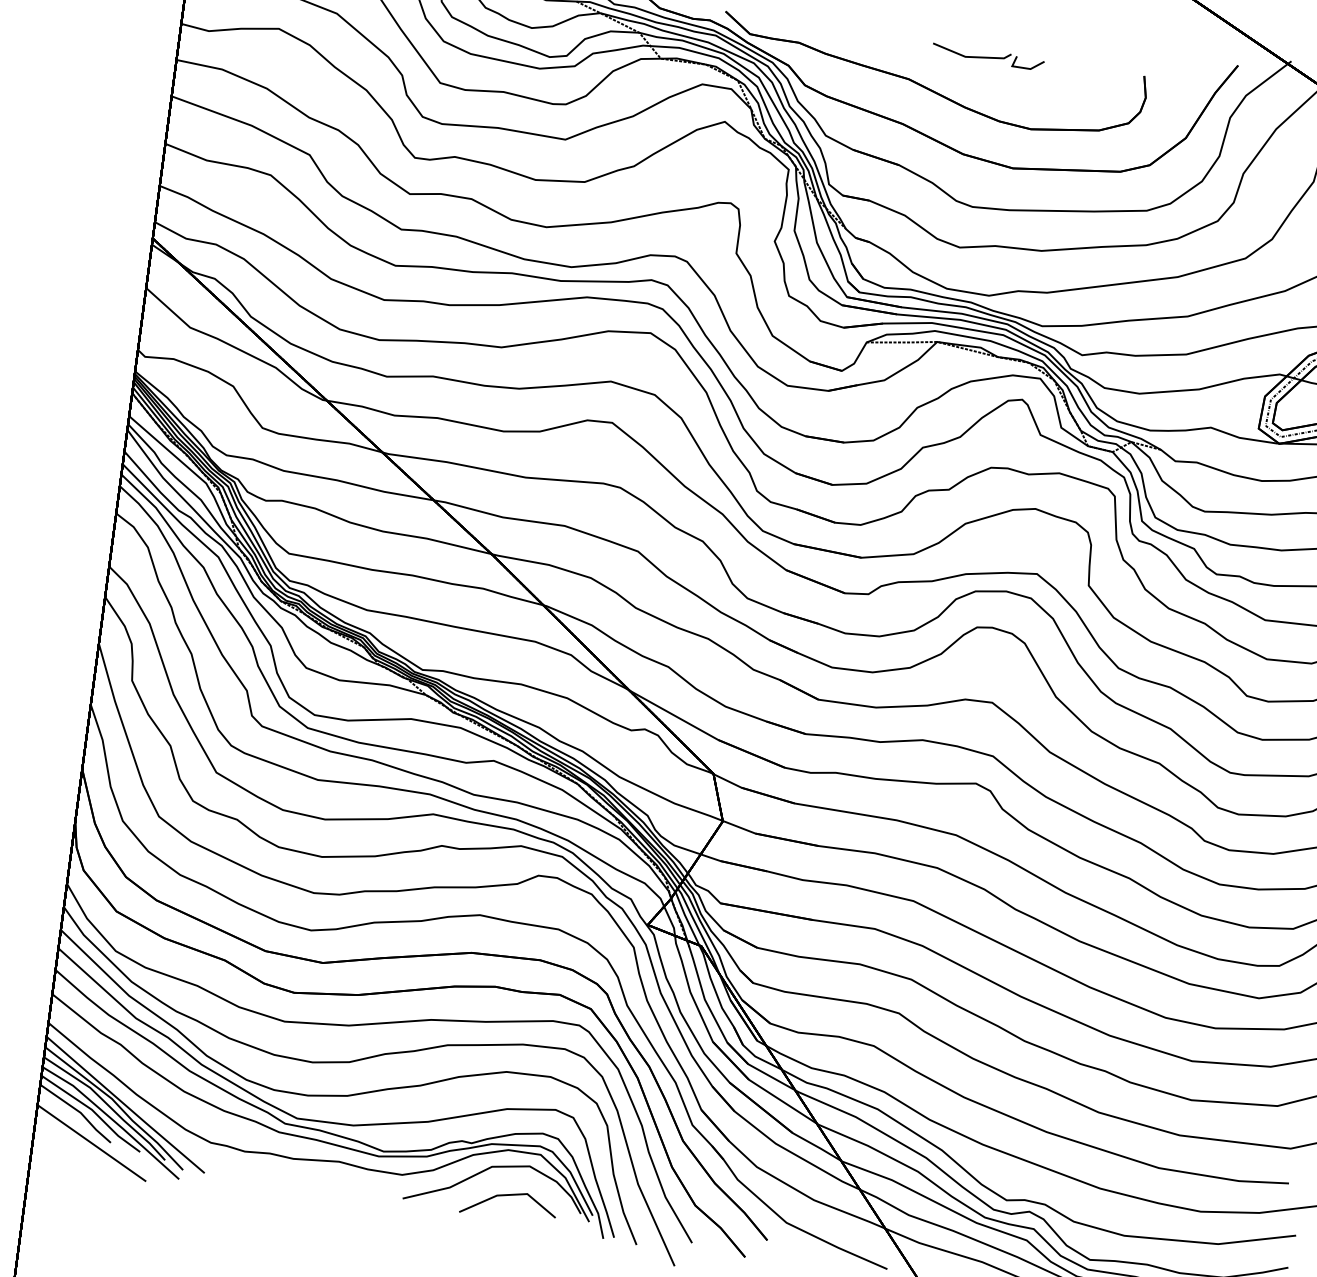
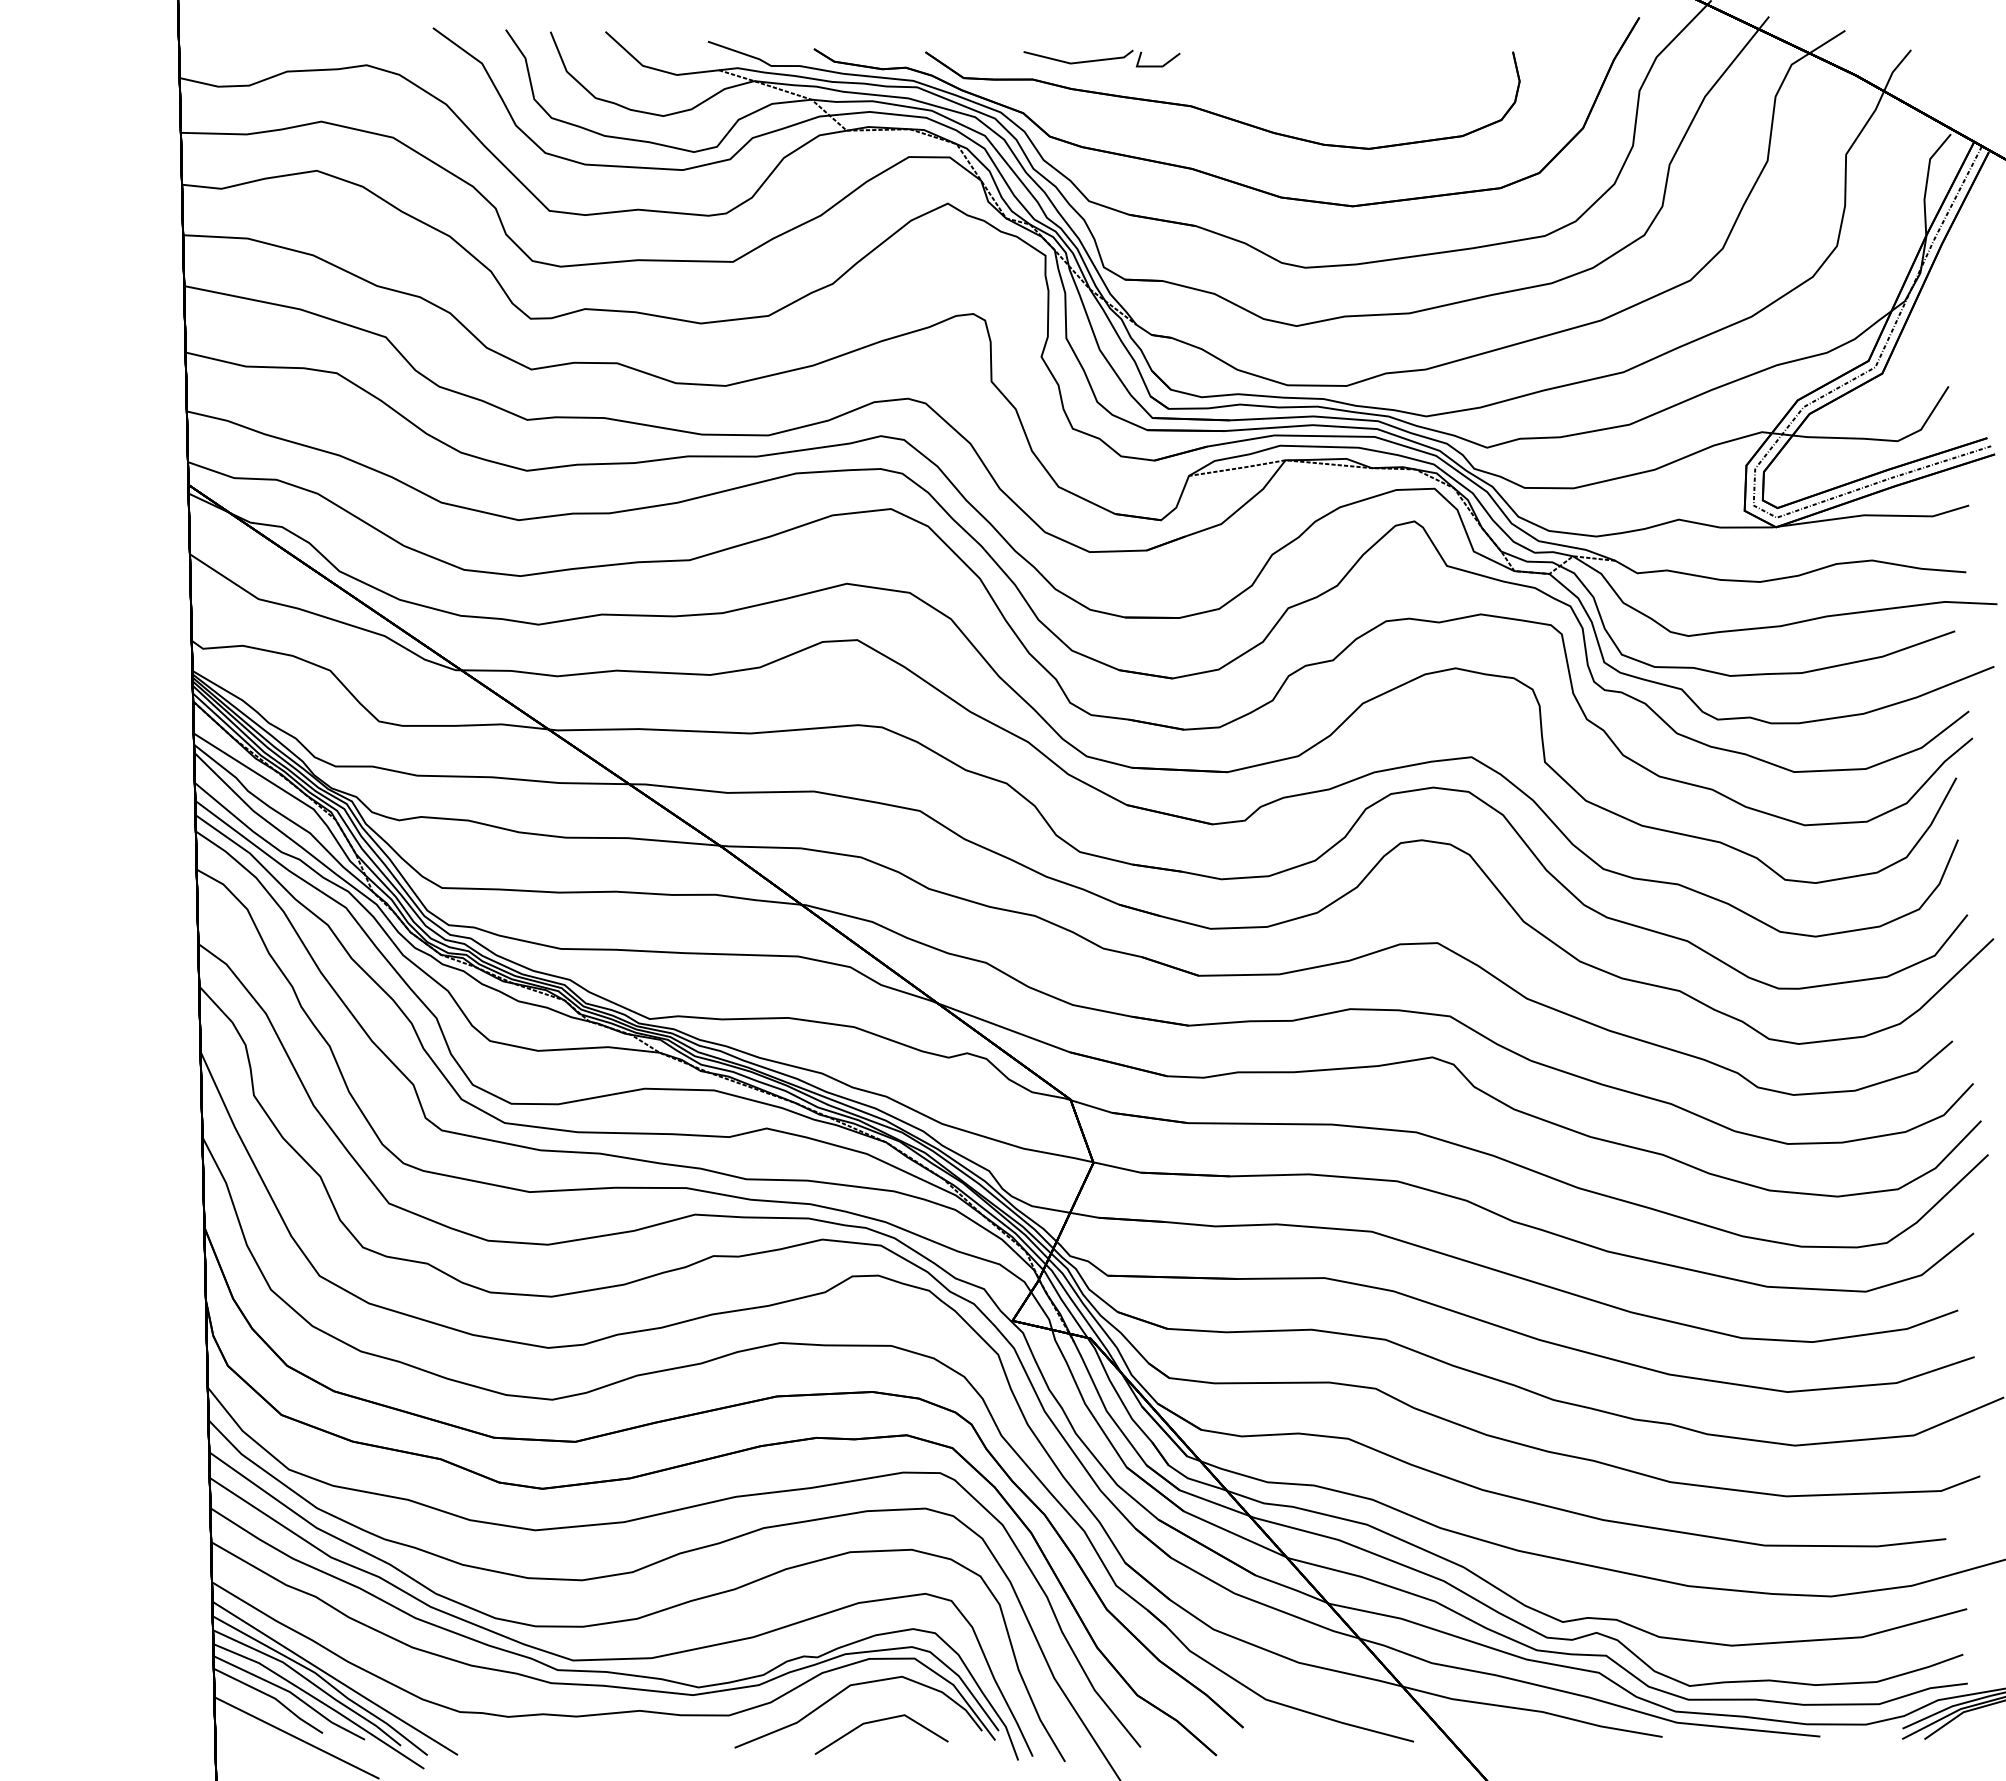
part: (987, 56) -> (1101, 58), moved

